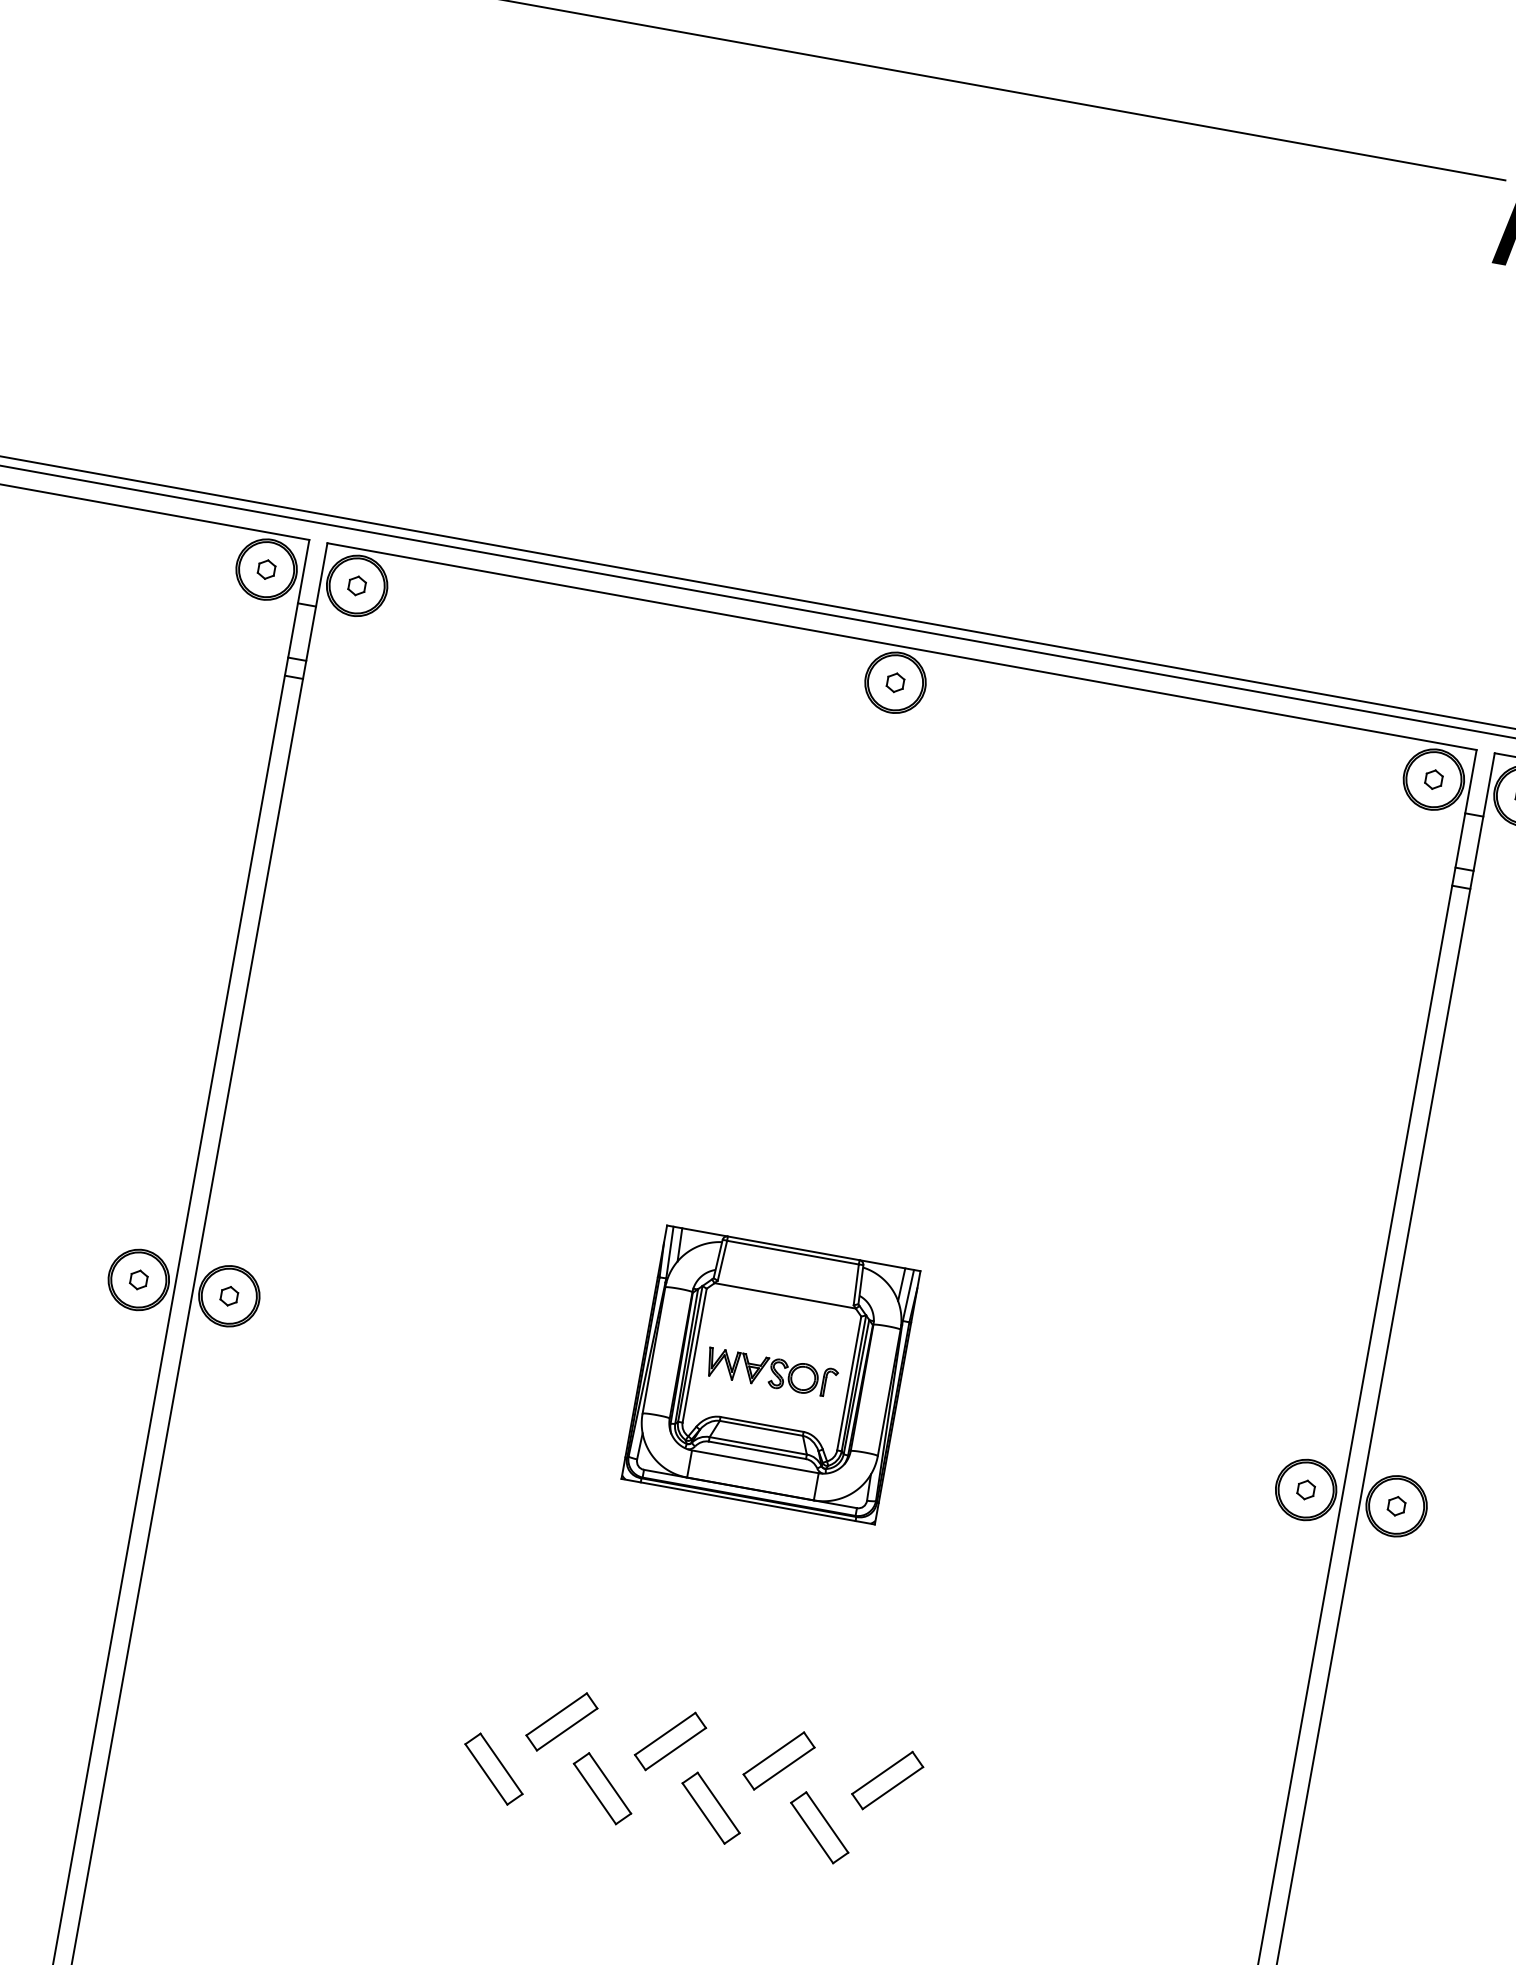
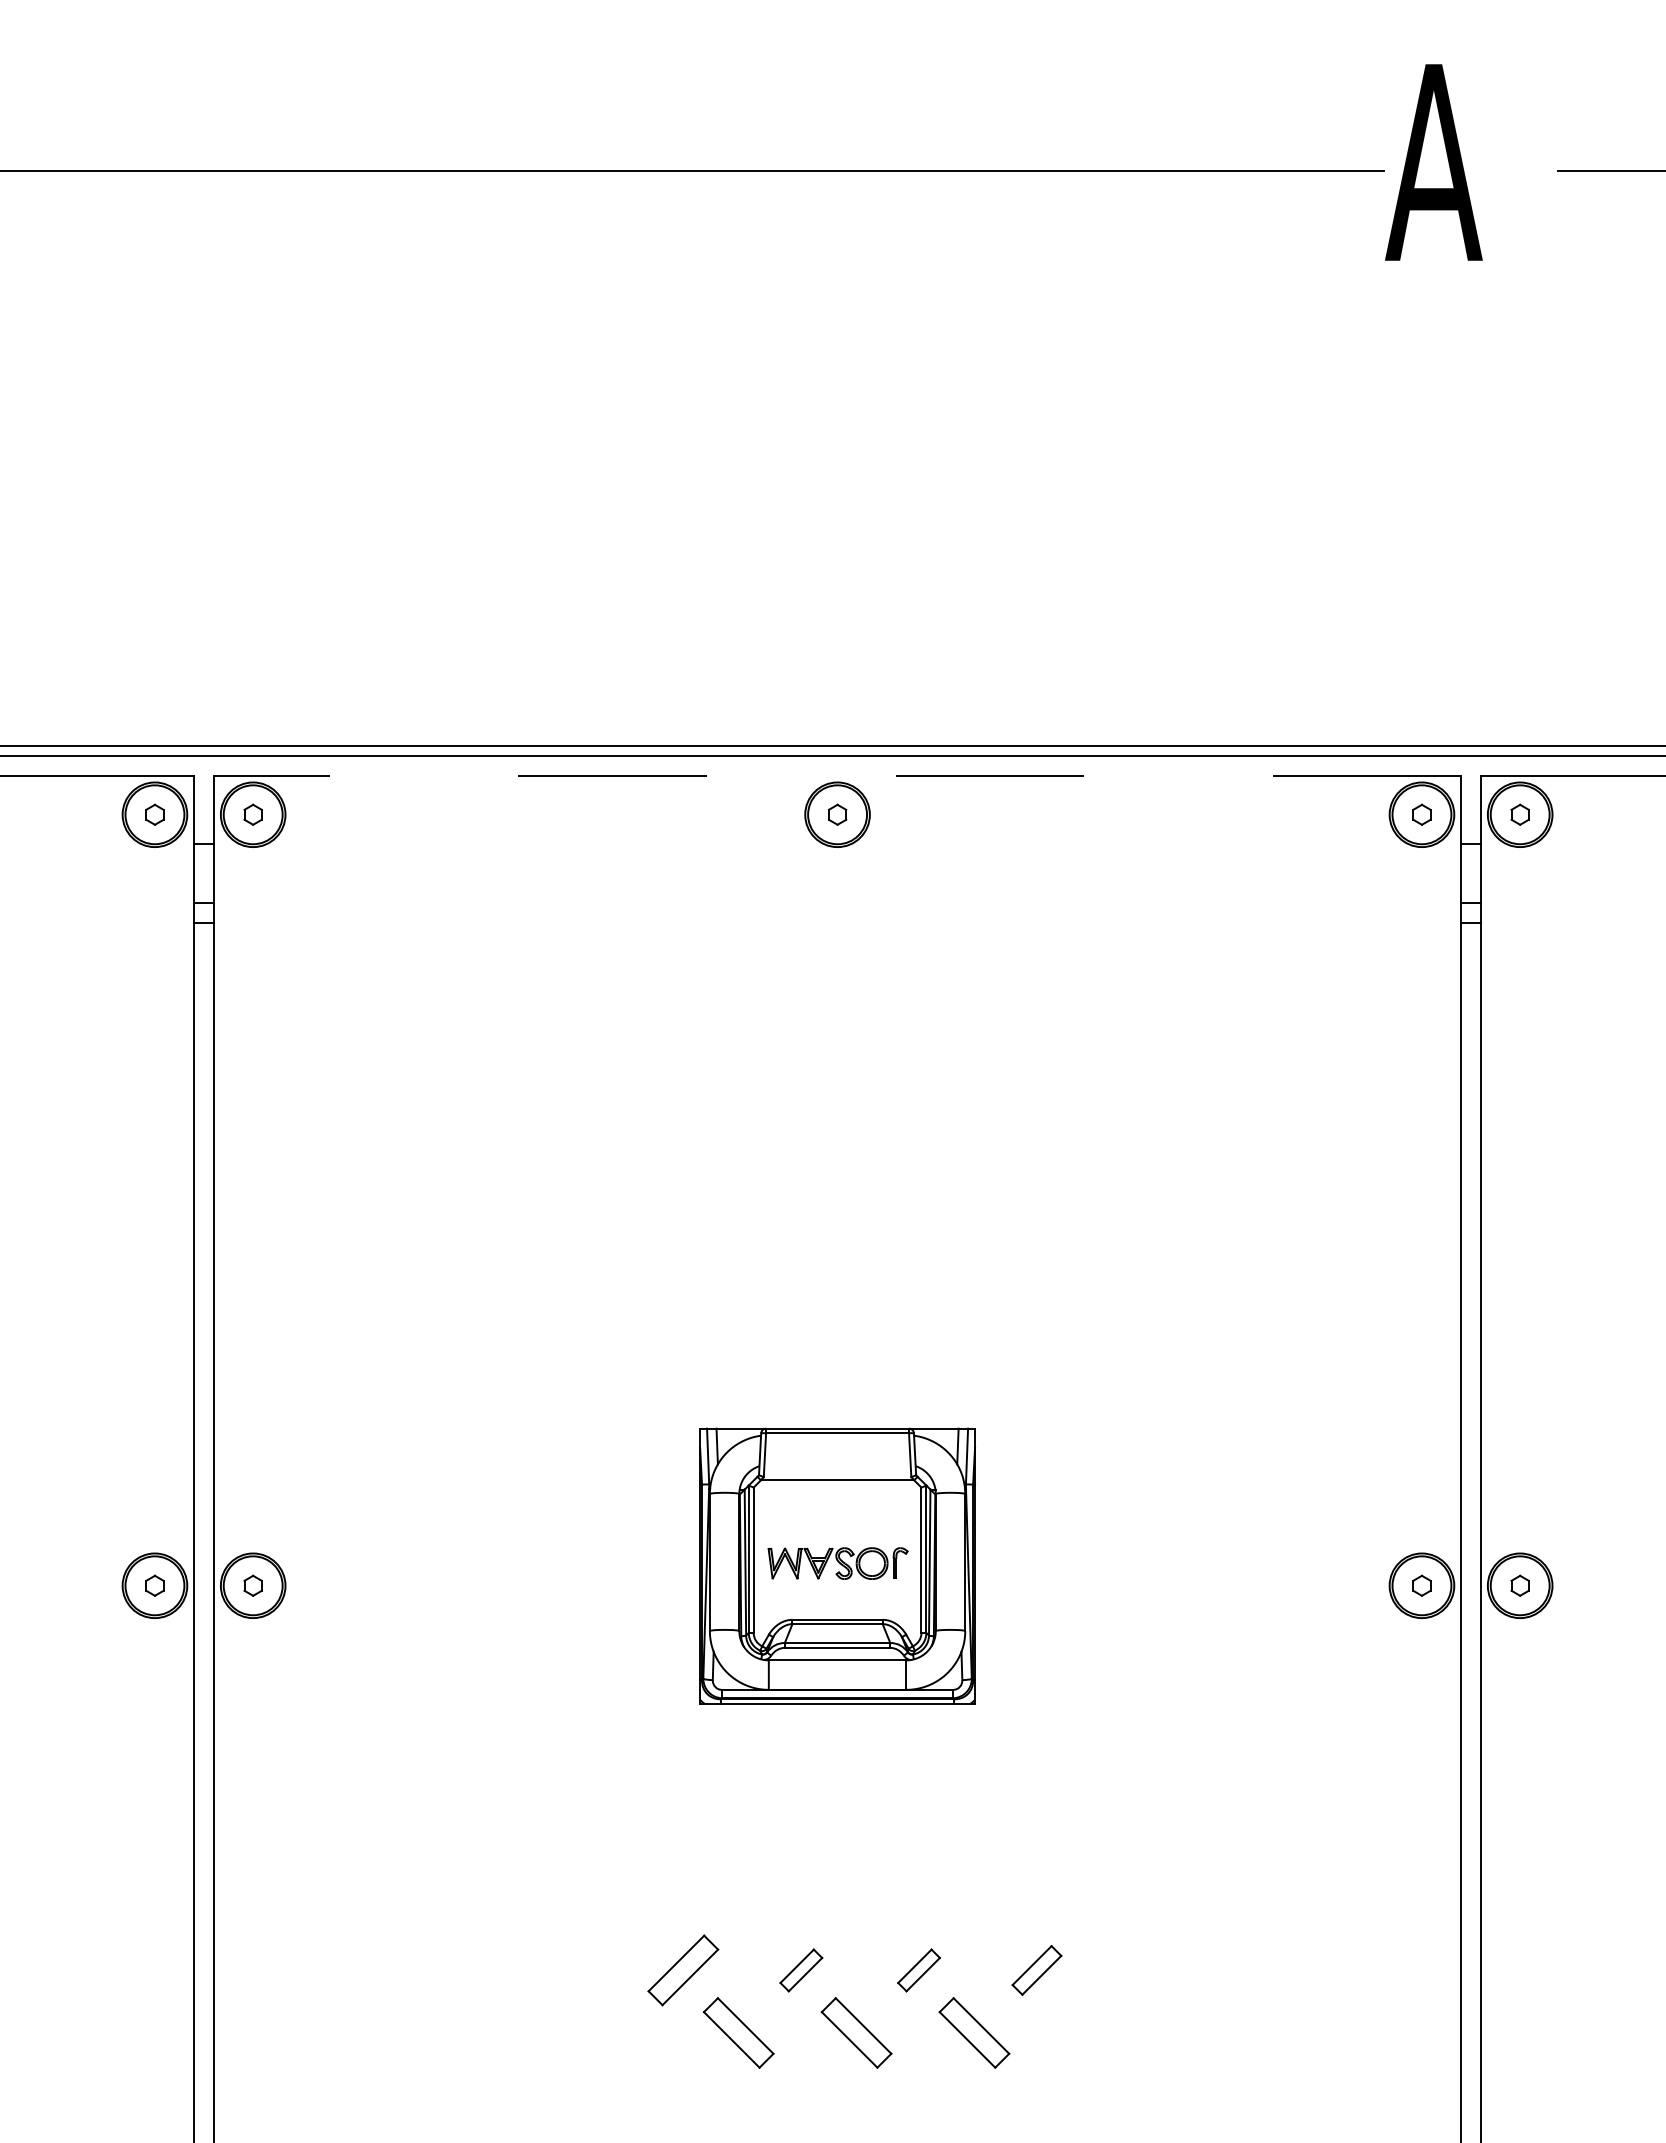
line: (901, 646) -> (837, 775), solid -> dashed
part: (670, 1741) -> (801, 1970), size x0.6
part: (778, 1760) -> (918, 1970), size x0.6
part: (493, 1768) -> (620, 2032), removed
part: (887, 1780) -> (1036, 1970), size x0.7

